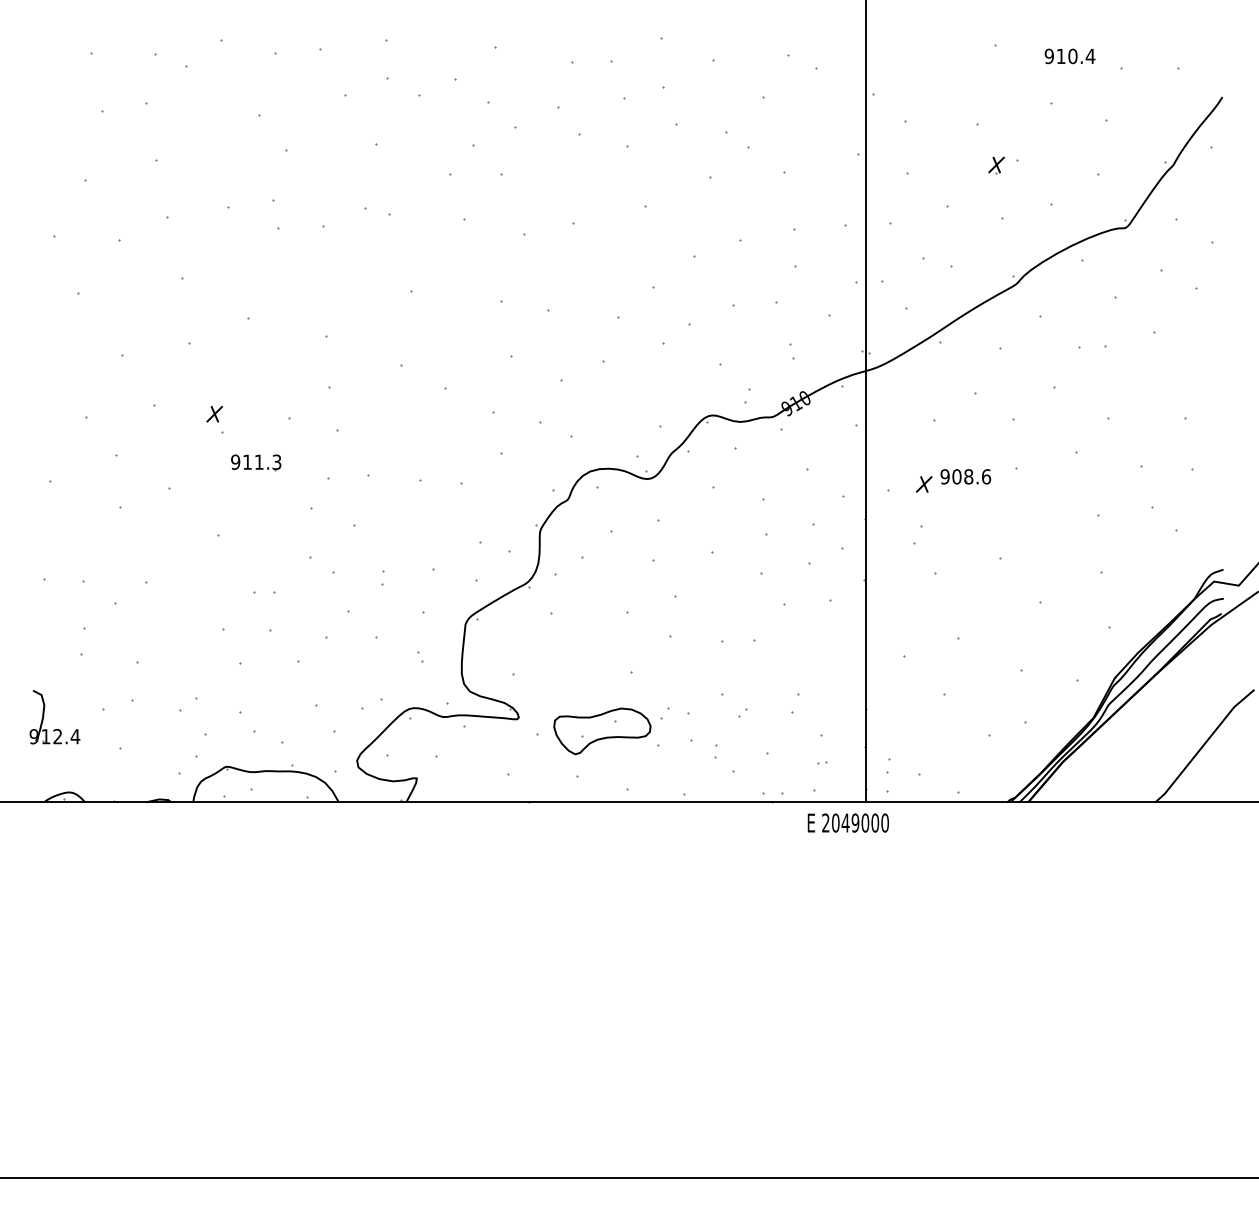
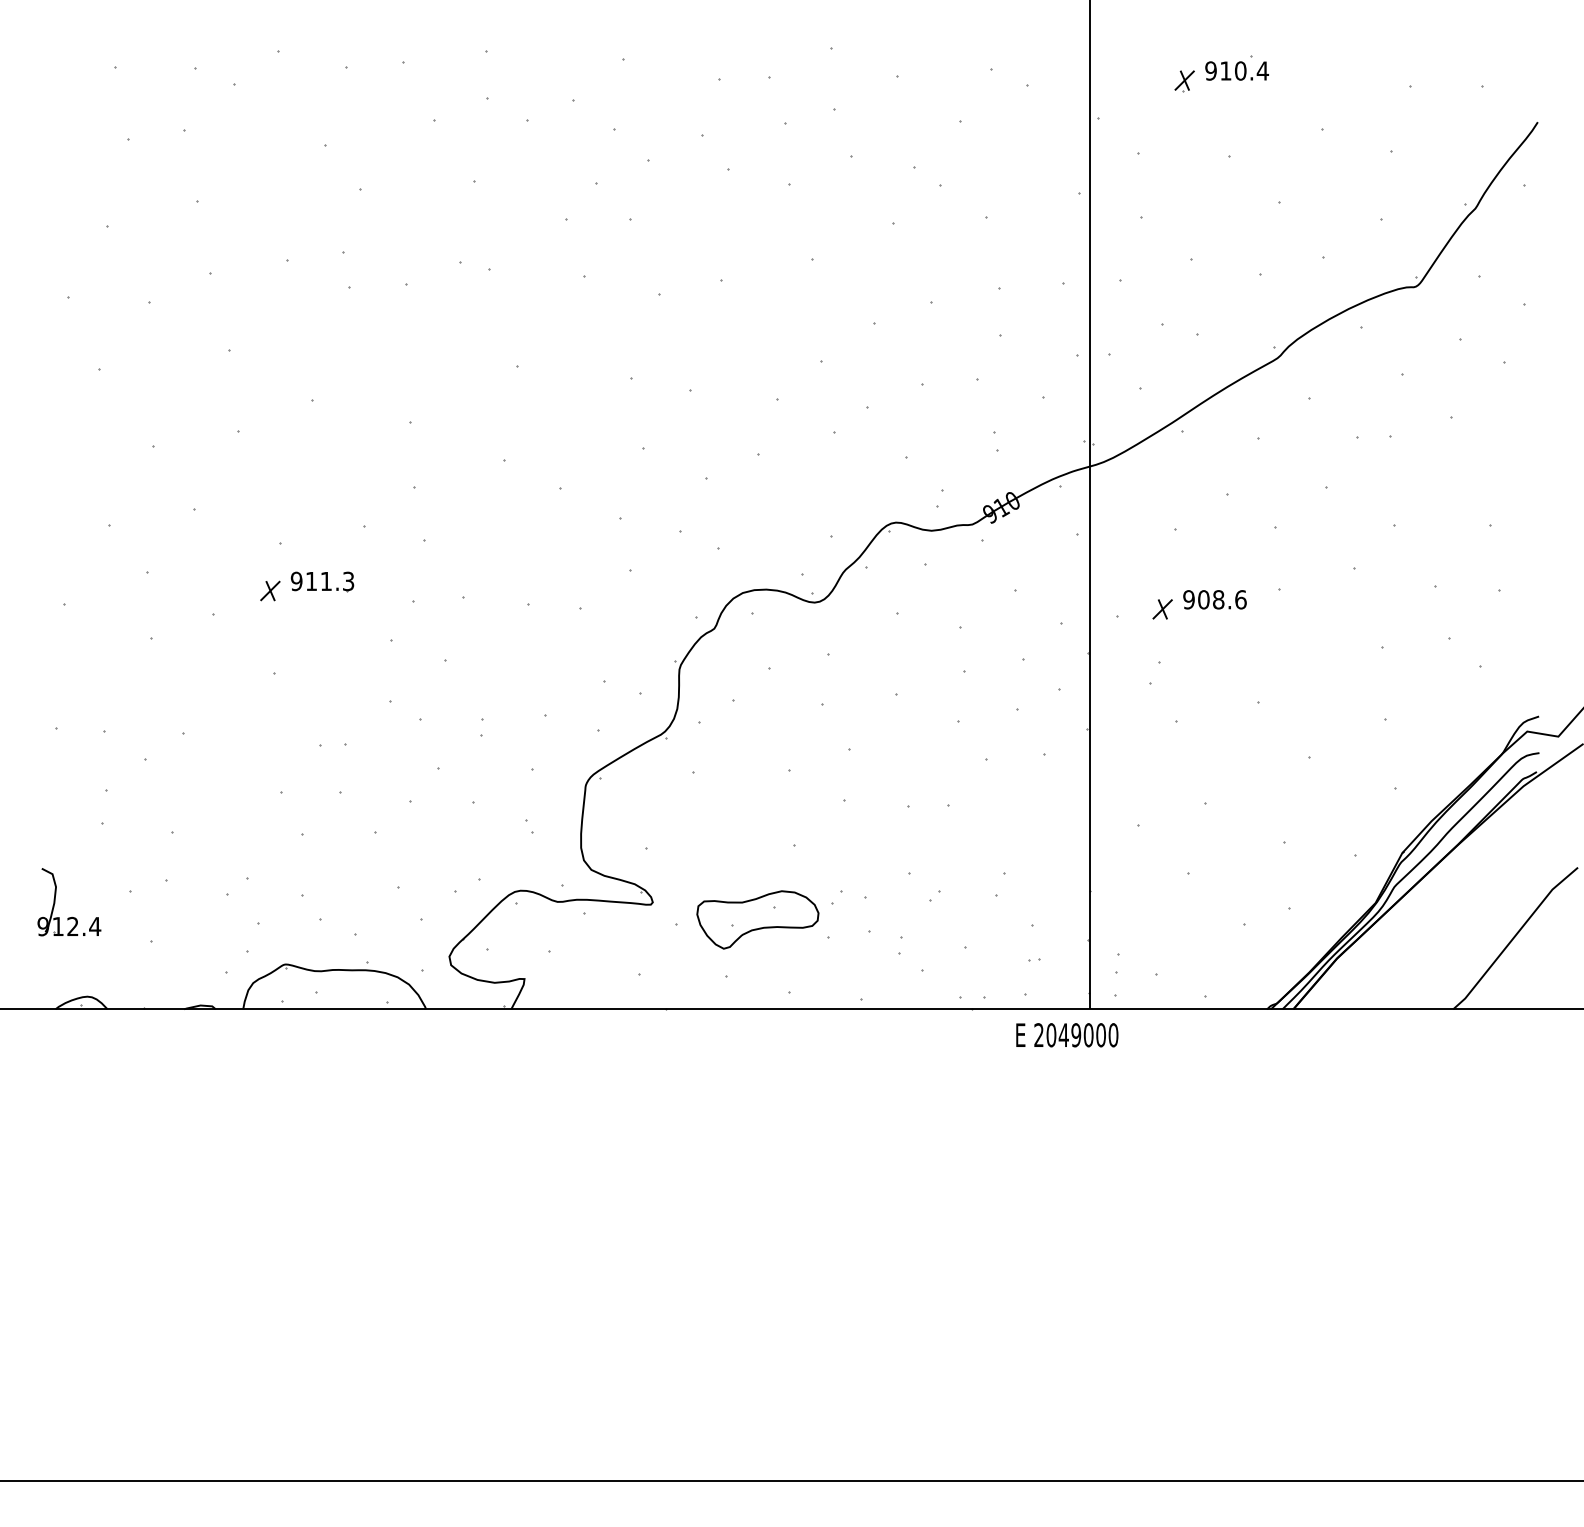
text: (1069, 55) -> (1236, 70), moved
part: (996, 165) -> (1184, 81), moved
part: (214, 413) -> (270, 590), moved

